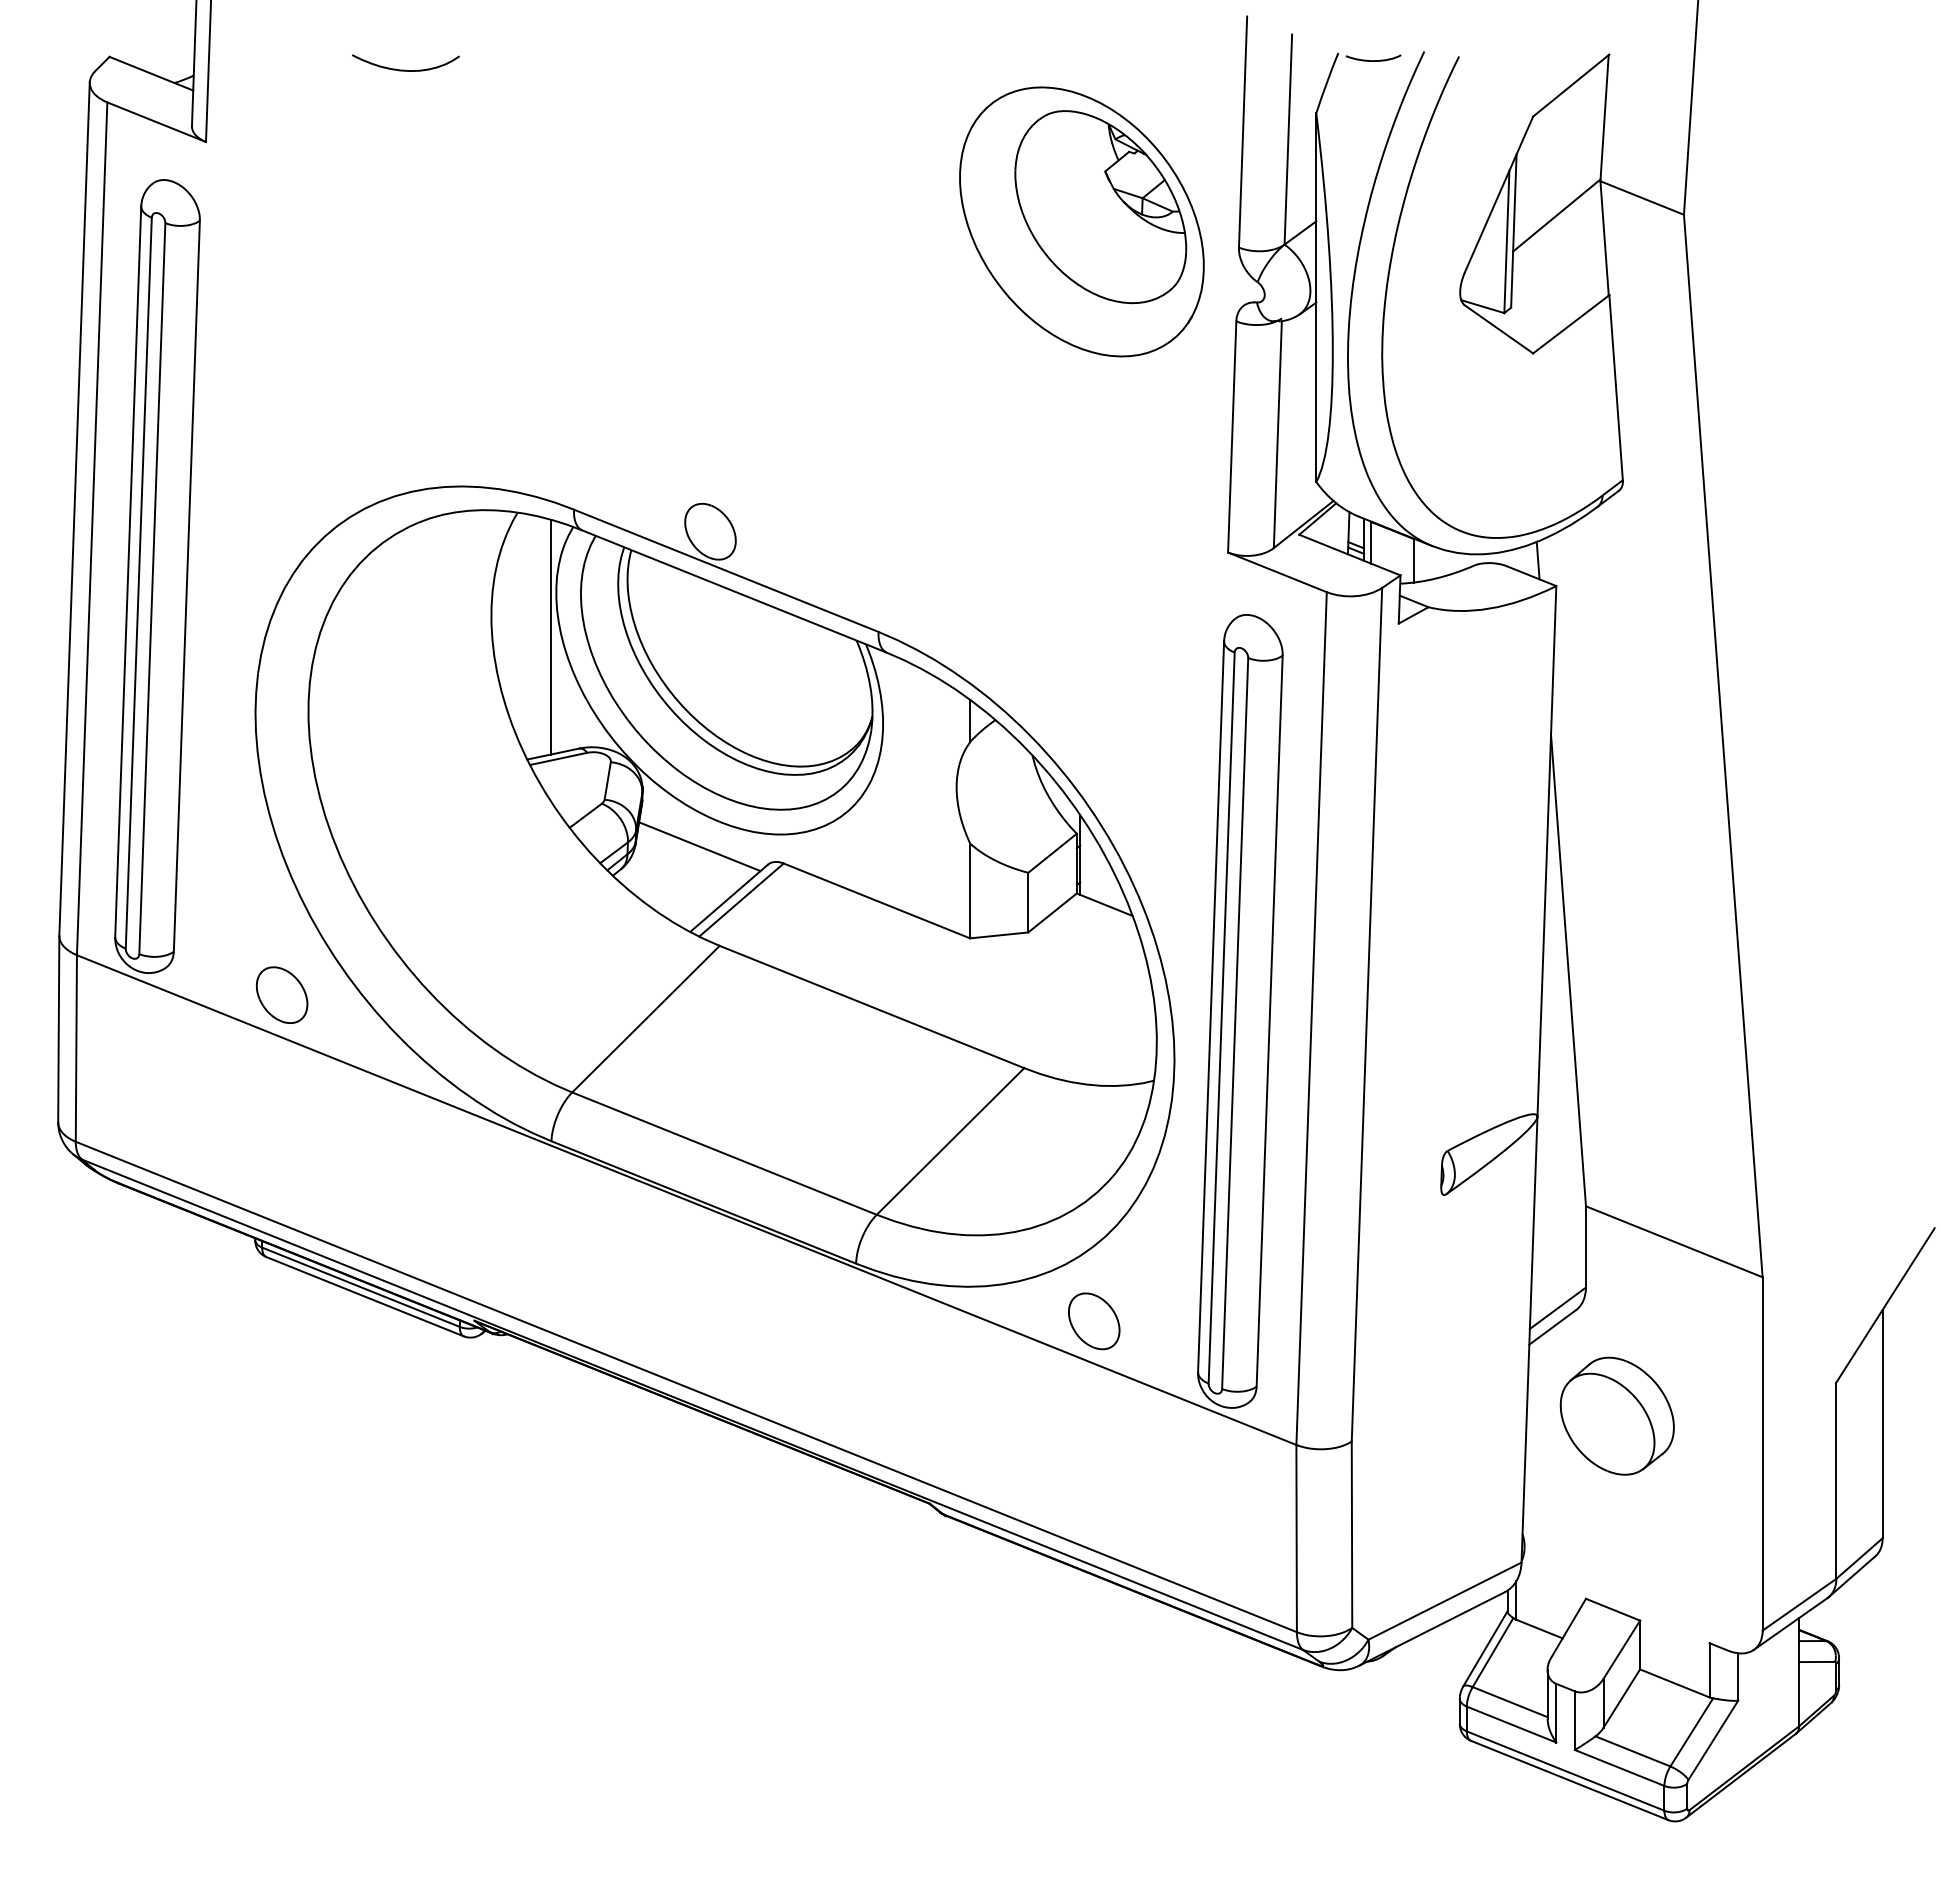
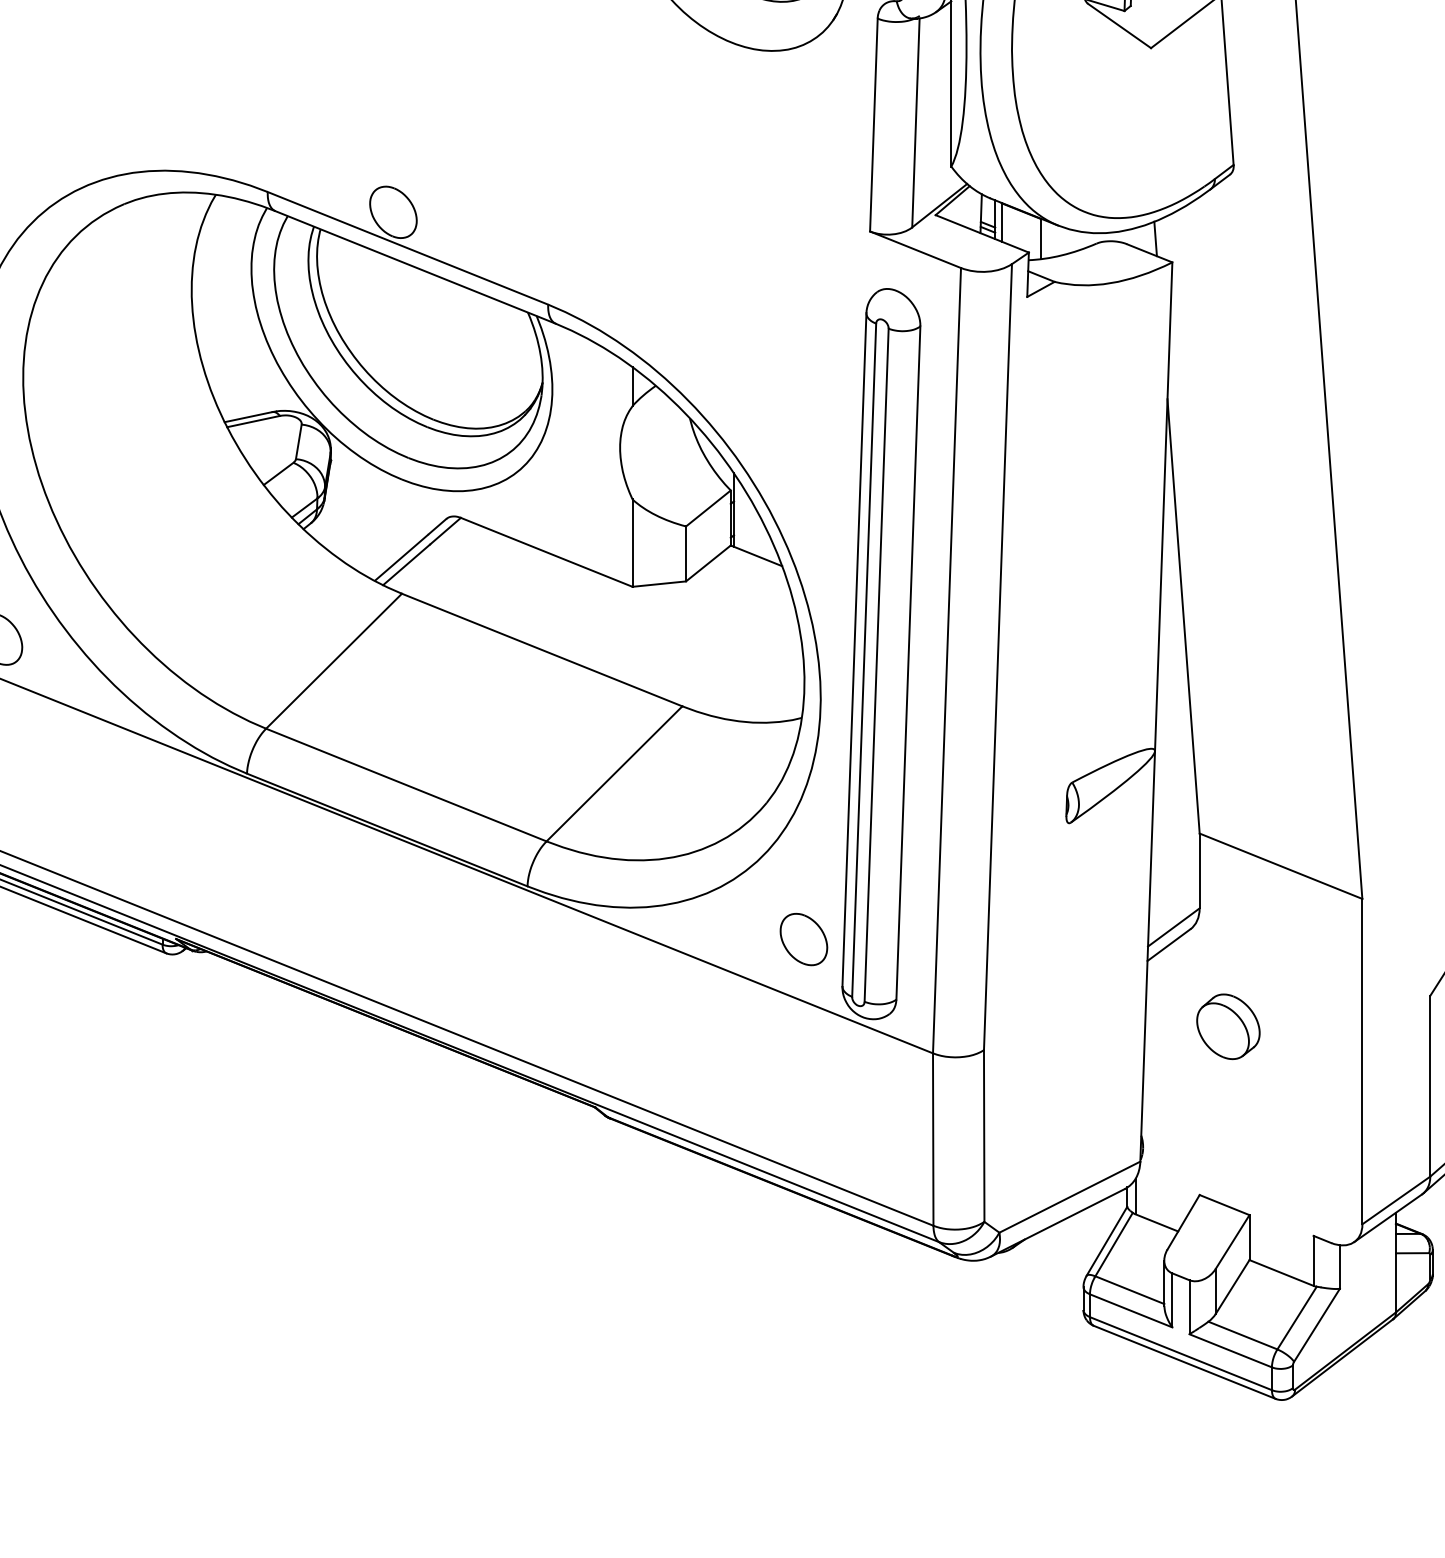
line: (550, 636) -> (246, 308), removed
line: (699, 846) -> (383, 502), removed
part: (1094, 1321) -> (804, 939), moved
part: (1616, 1415) -> (1227, 1026), size x0.6

